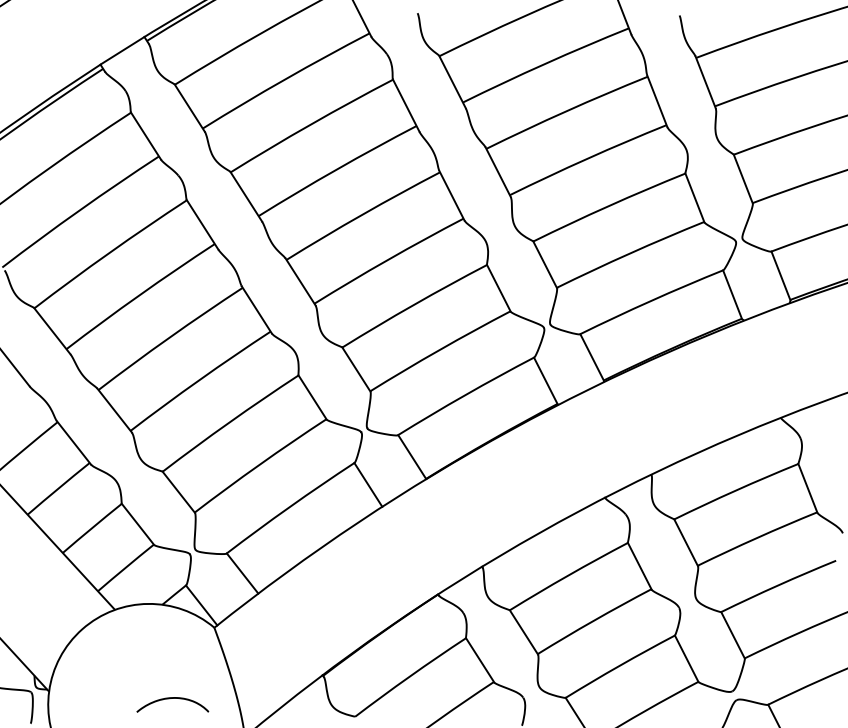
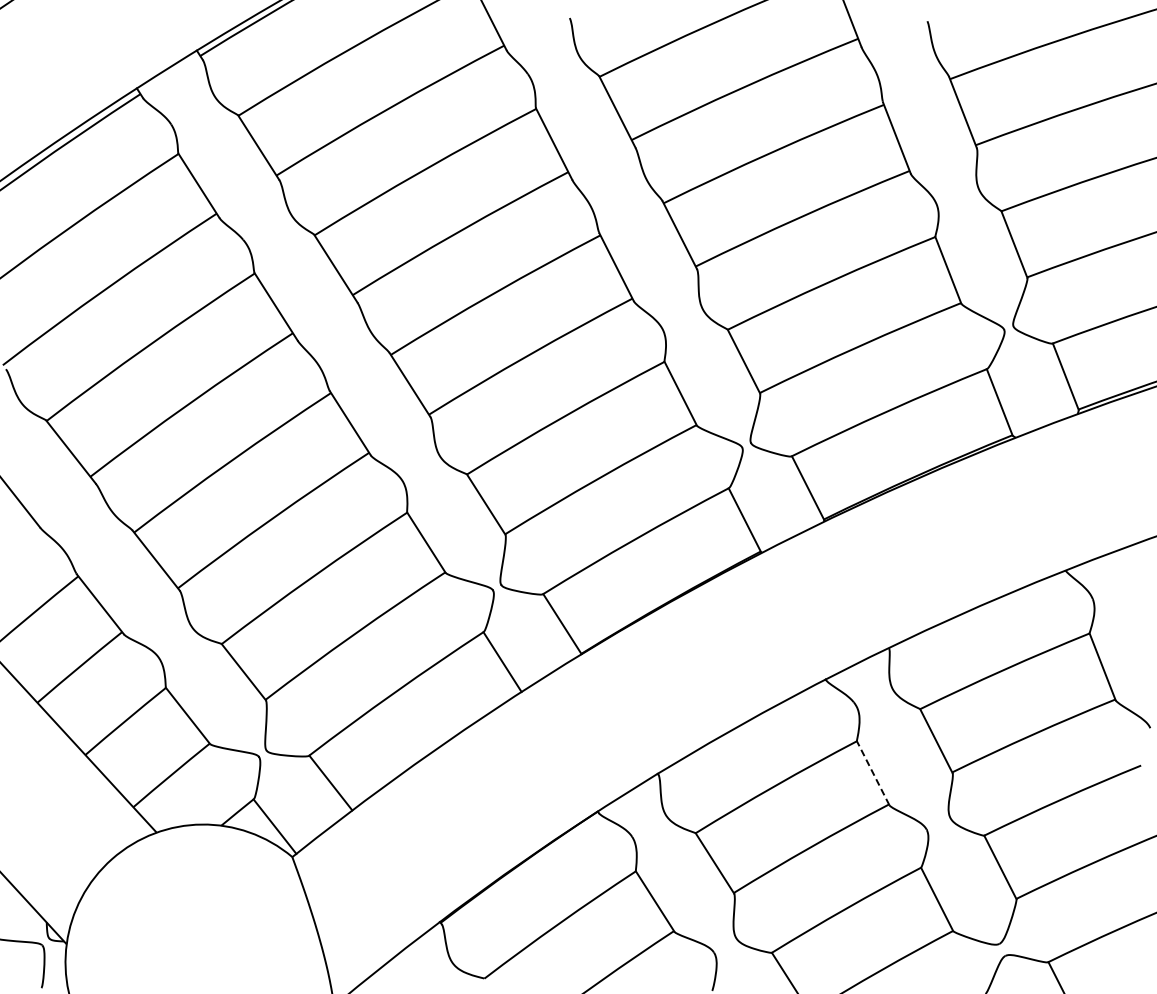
line: (640, 566) -> (873, 773), solid -> dashed
curve: (169, 699) -> (231, 954), removed

